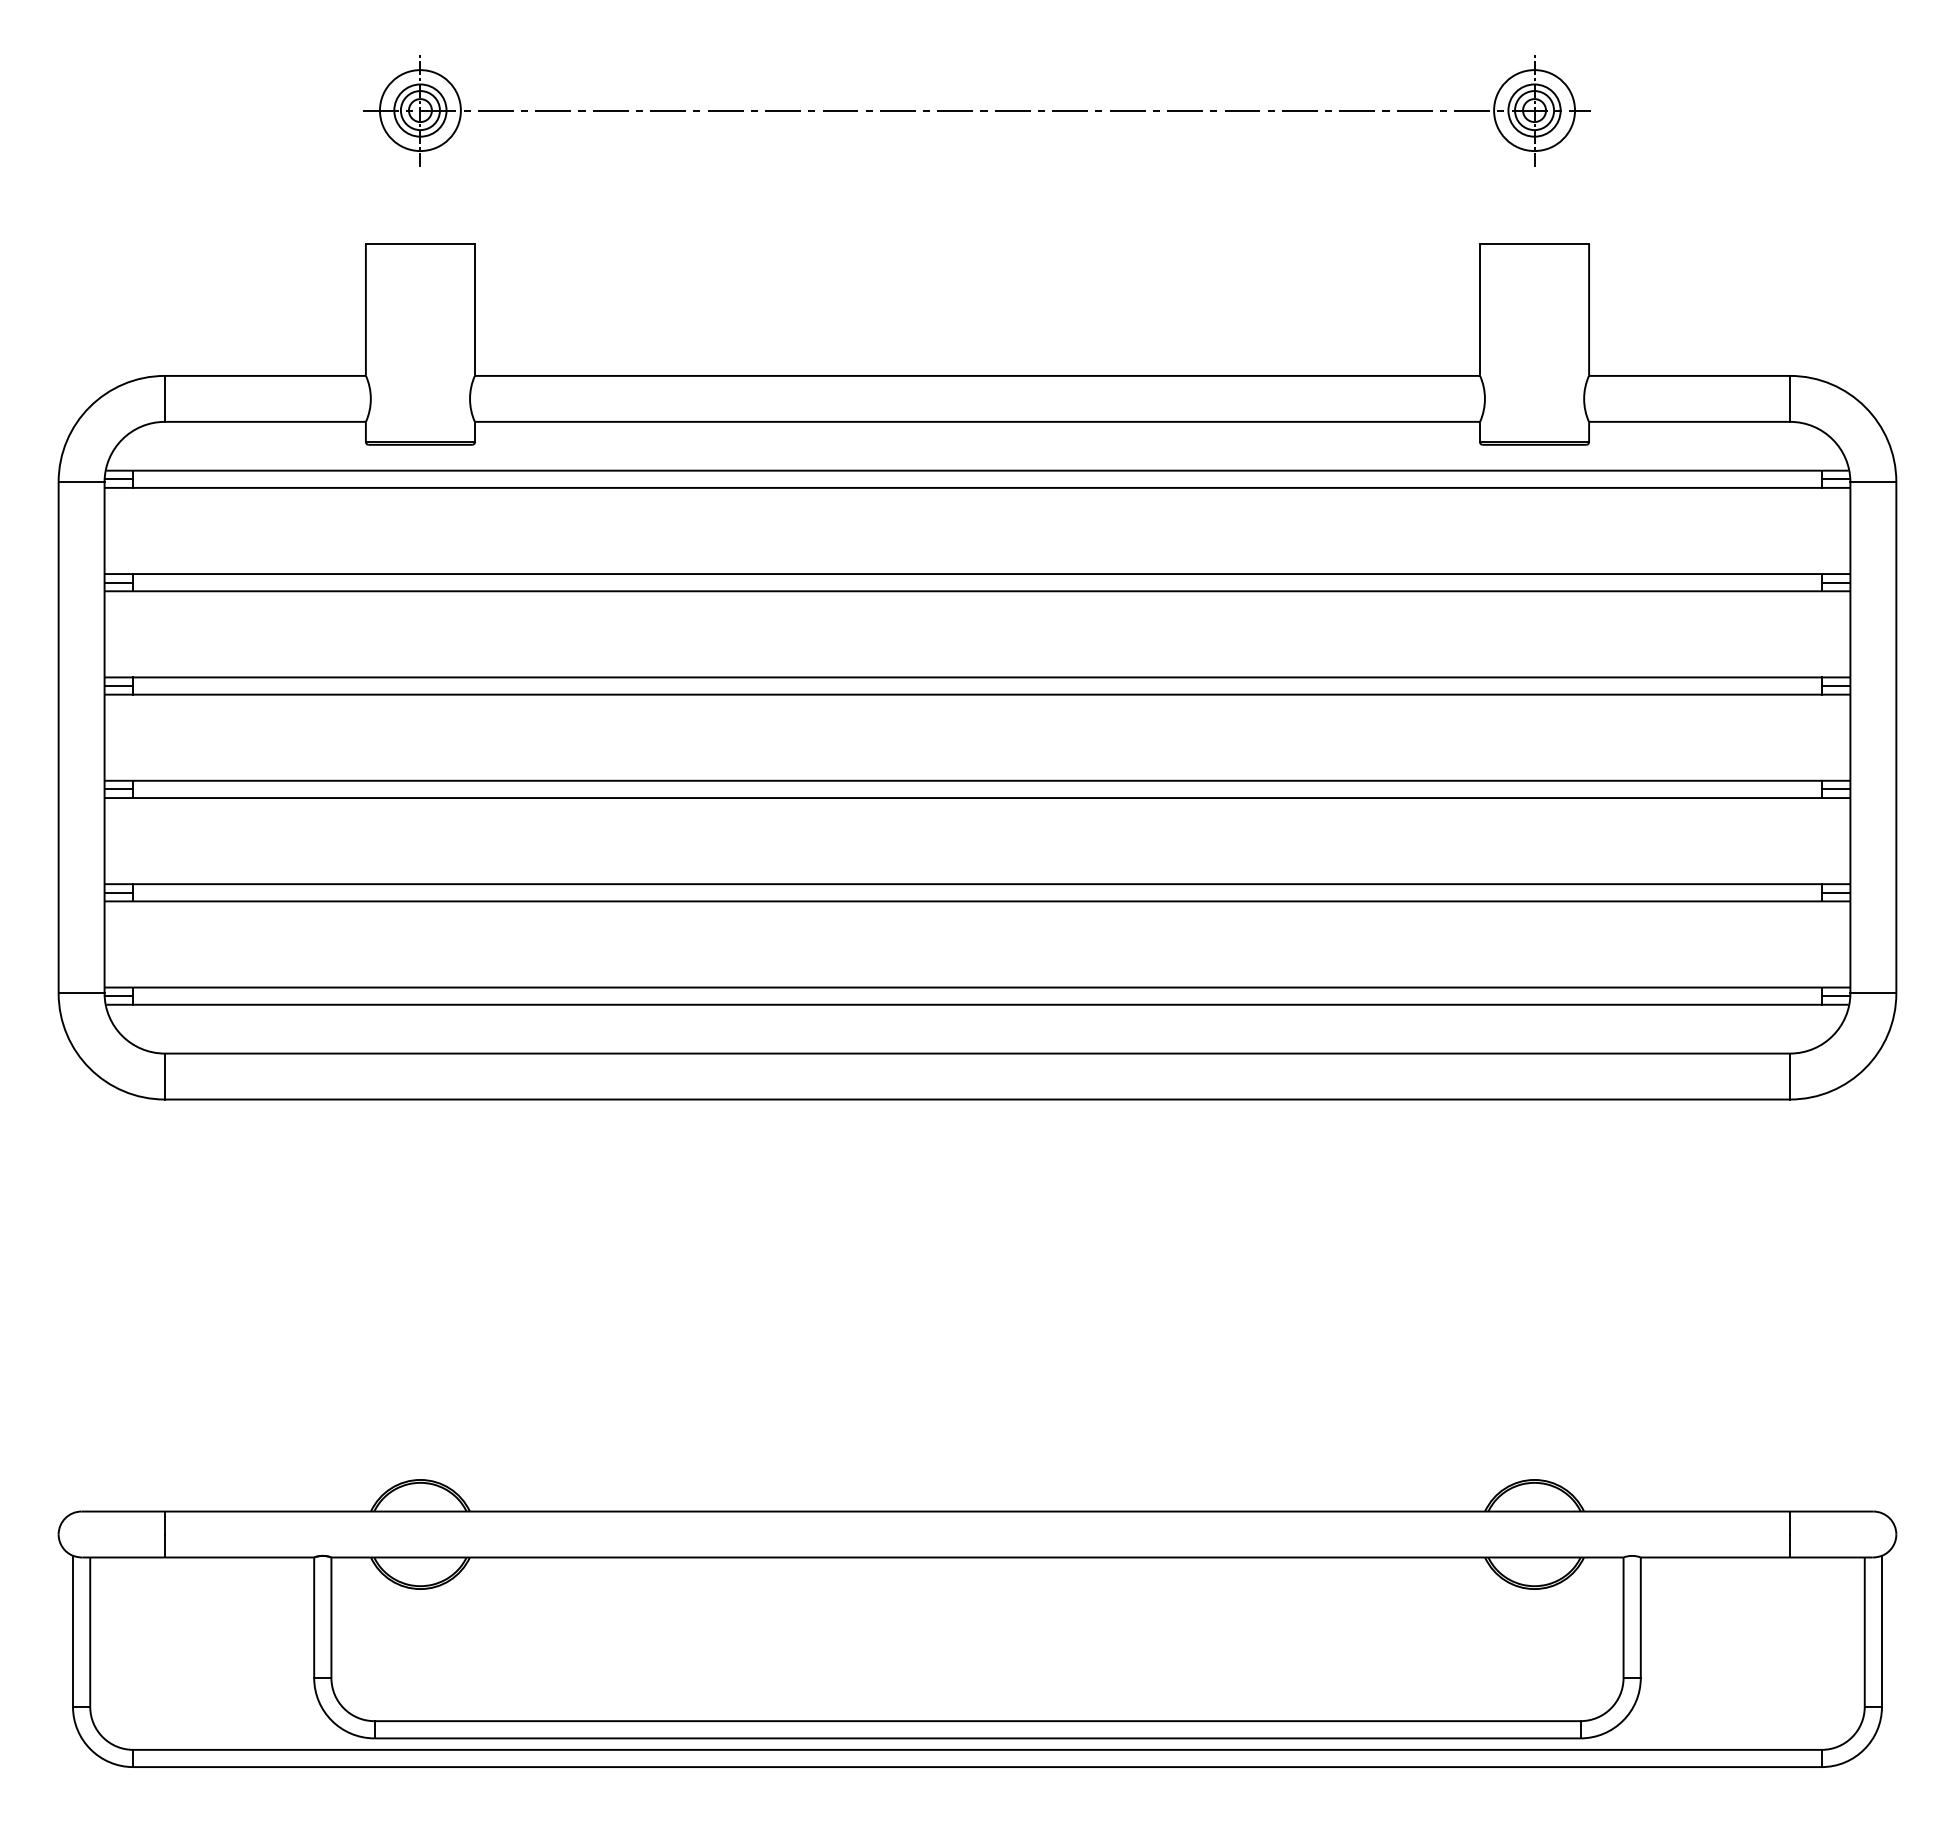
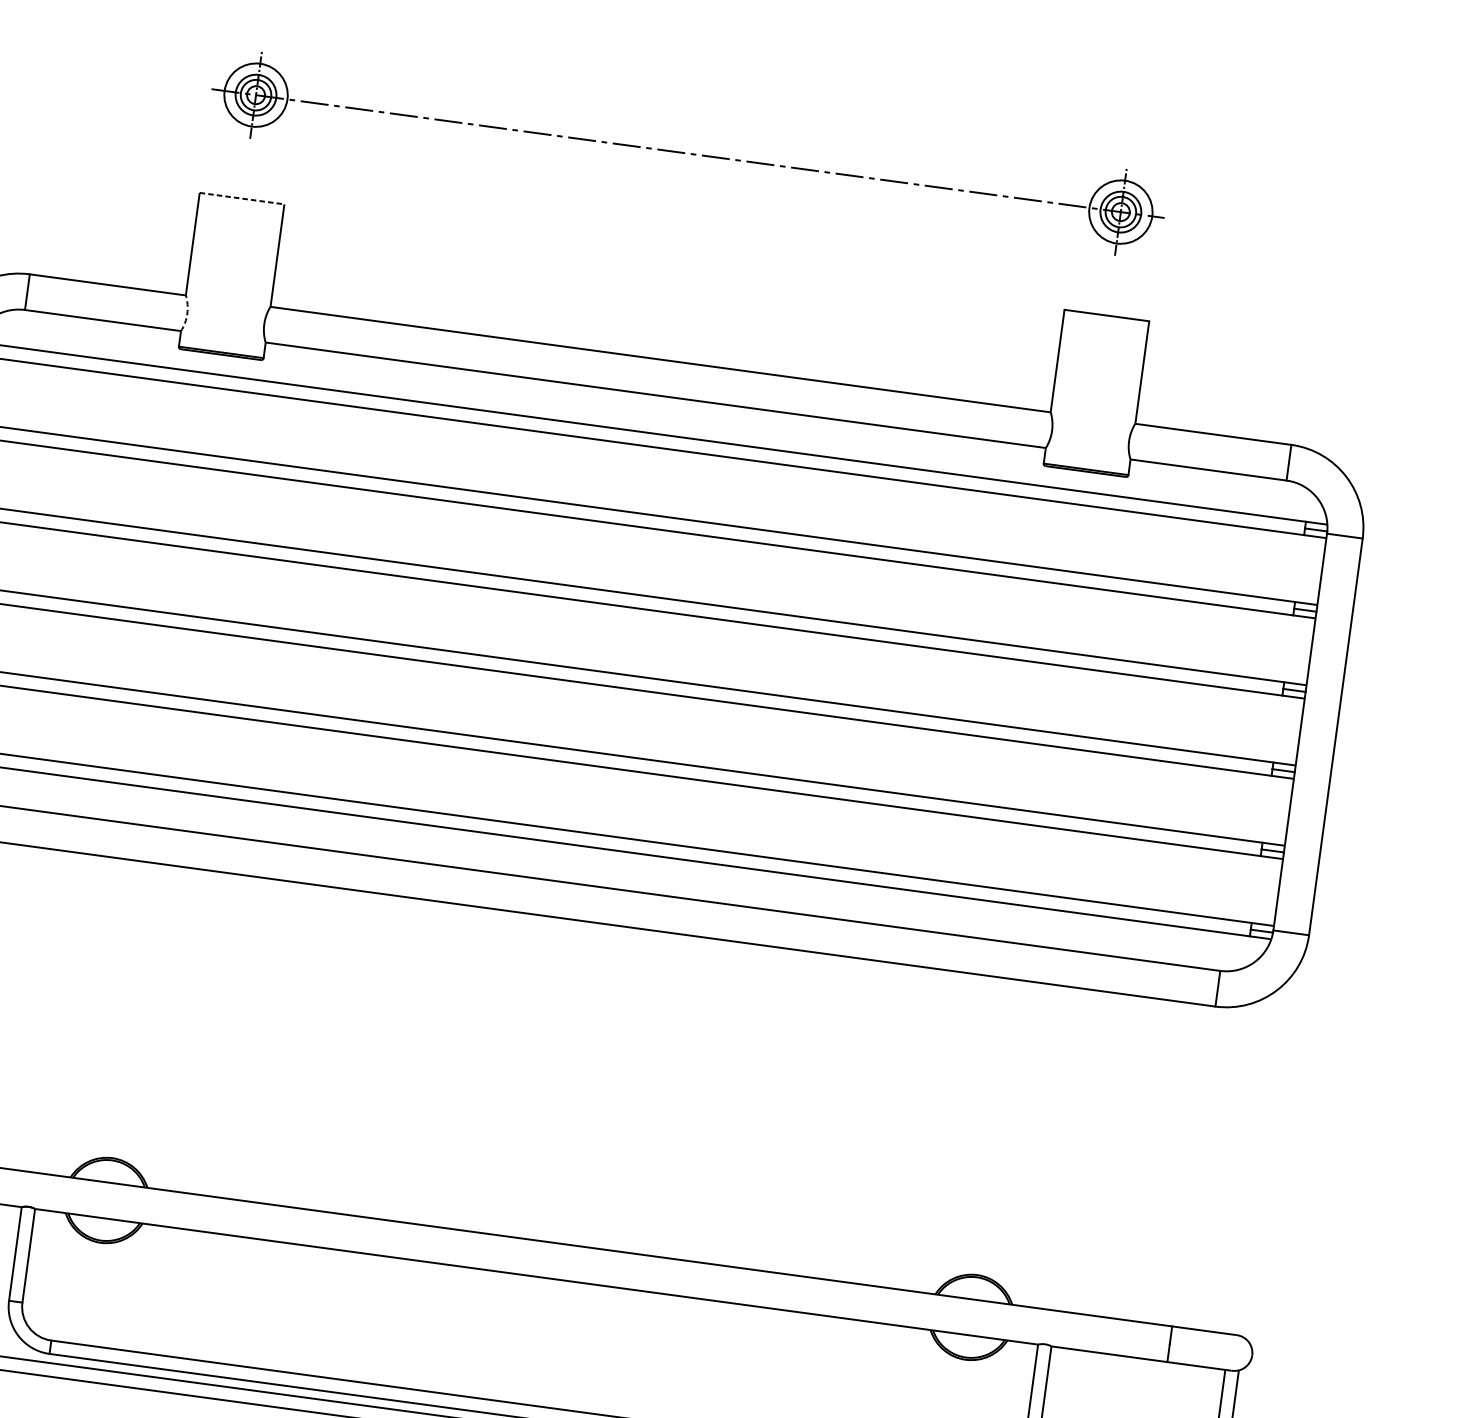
line: (420, 243) -> (242, 198), solid -> dashed
arc: (370, 398) -> (187, 313), solid -> dashed

